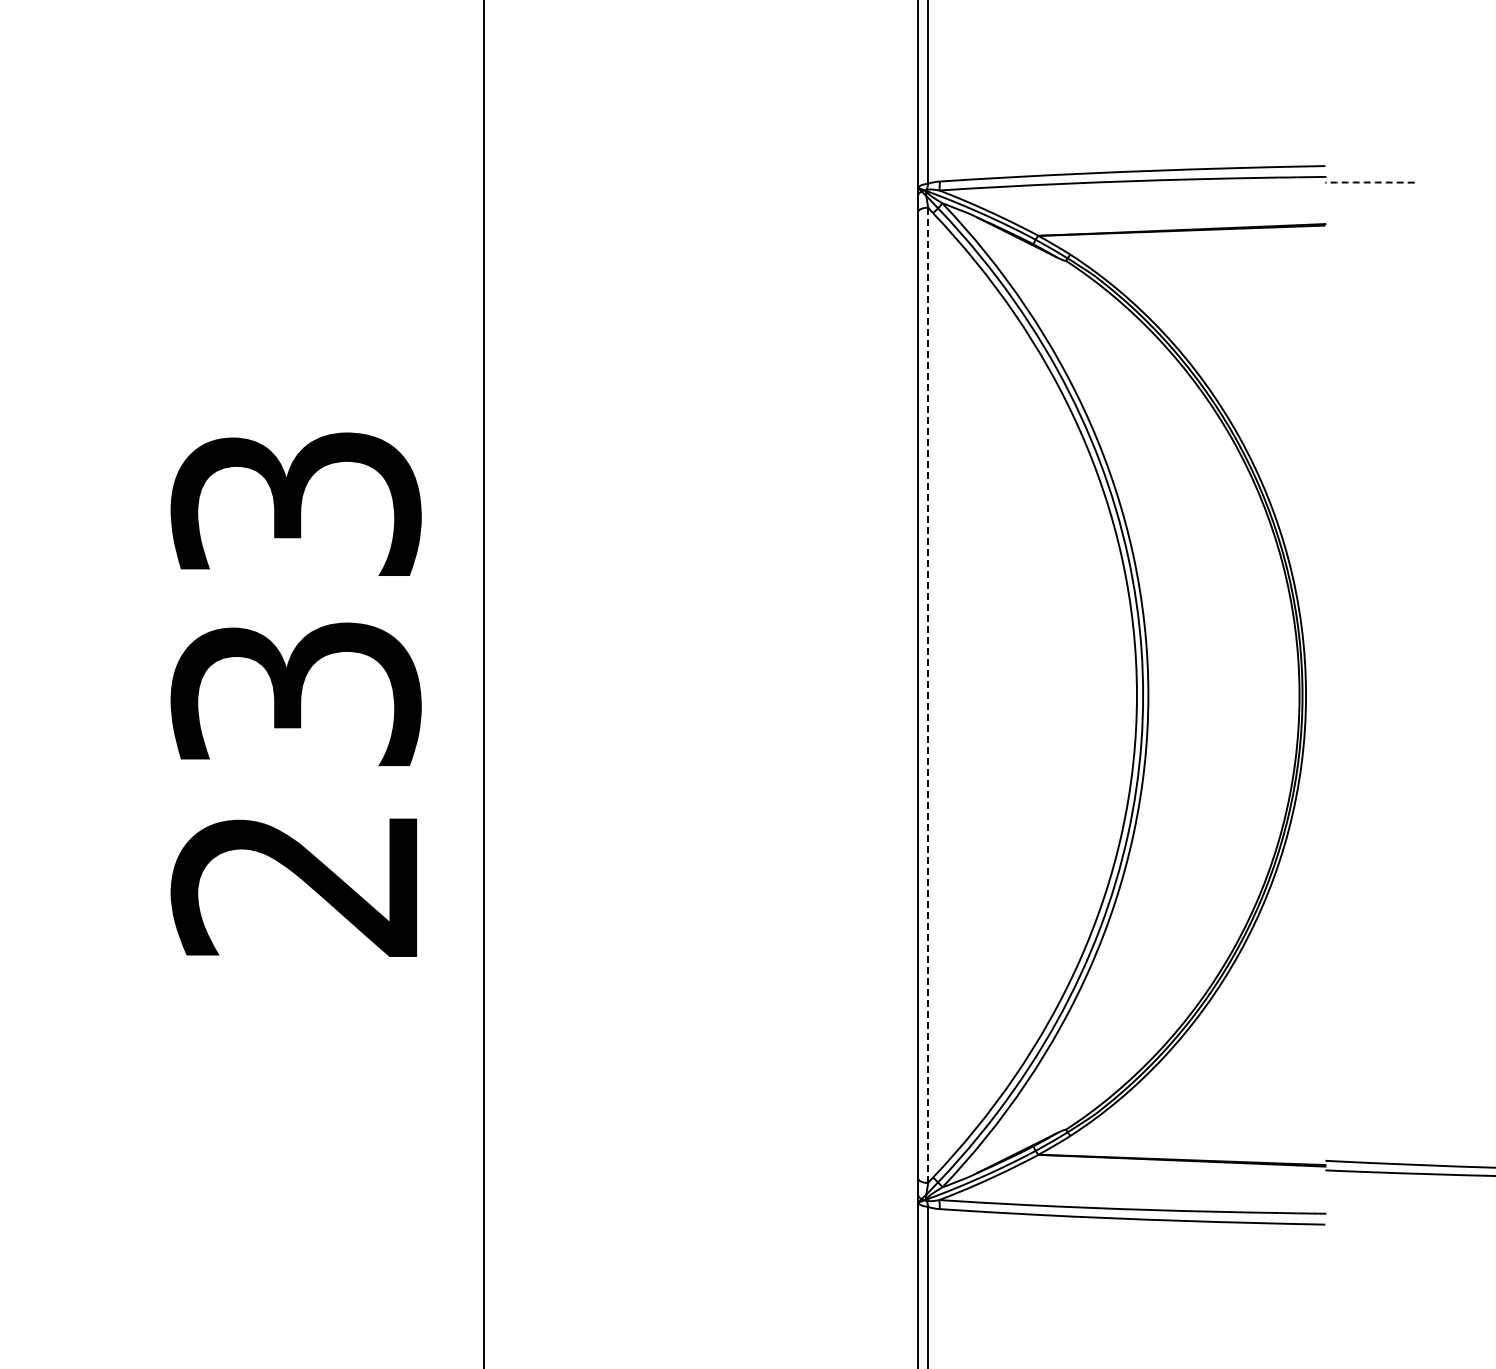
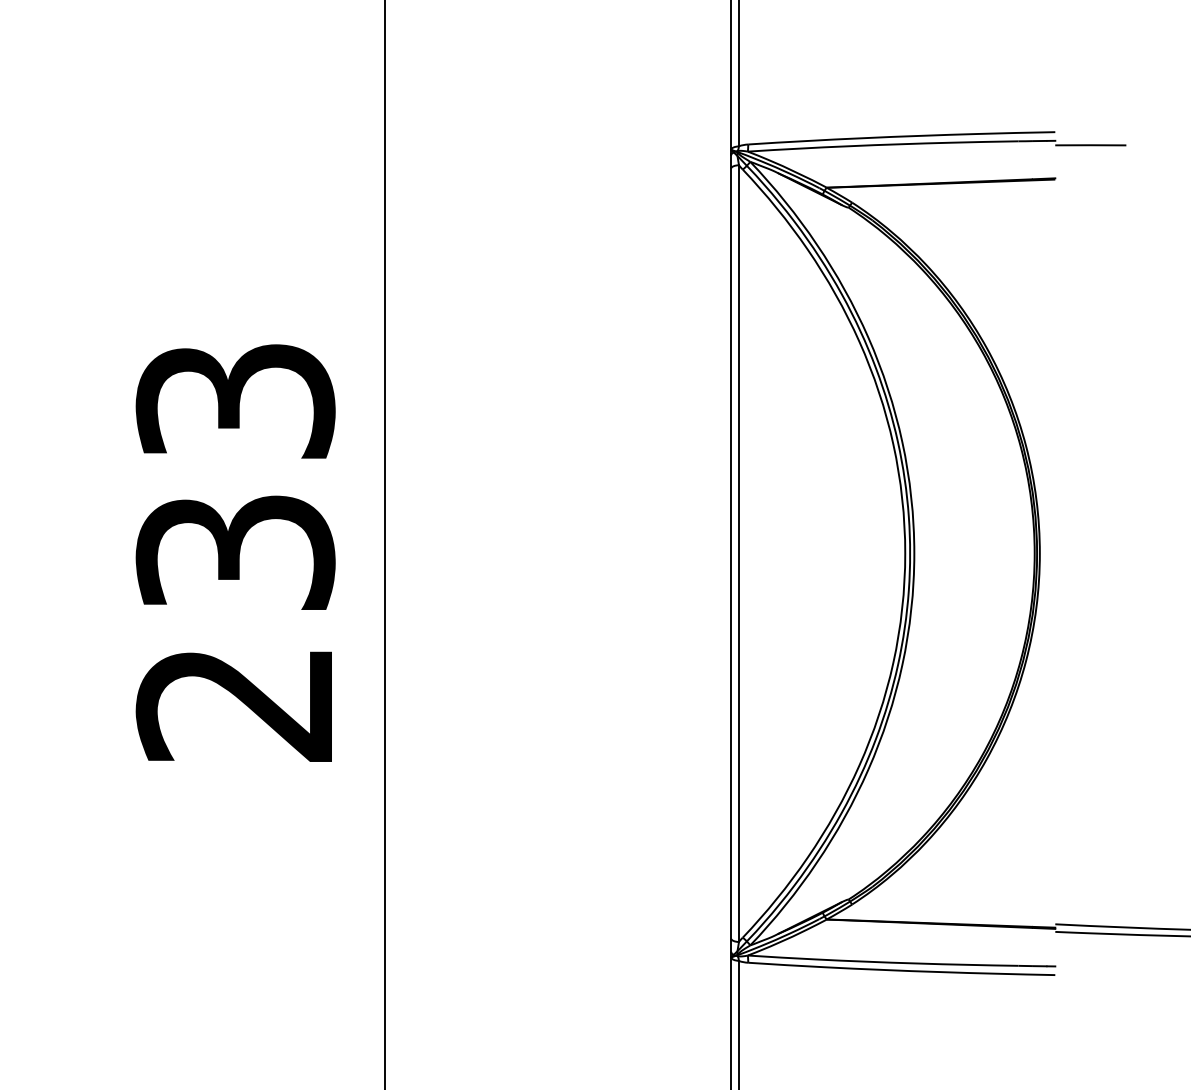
arc: (1370, 182) -> (1091, 145), dashed -> solid
line: (928, 695) -> (739, 553), dashed -> solid

